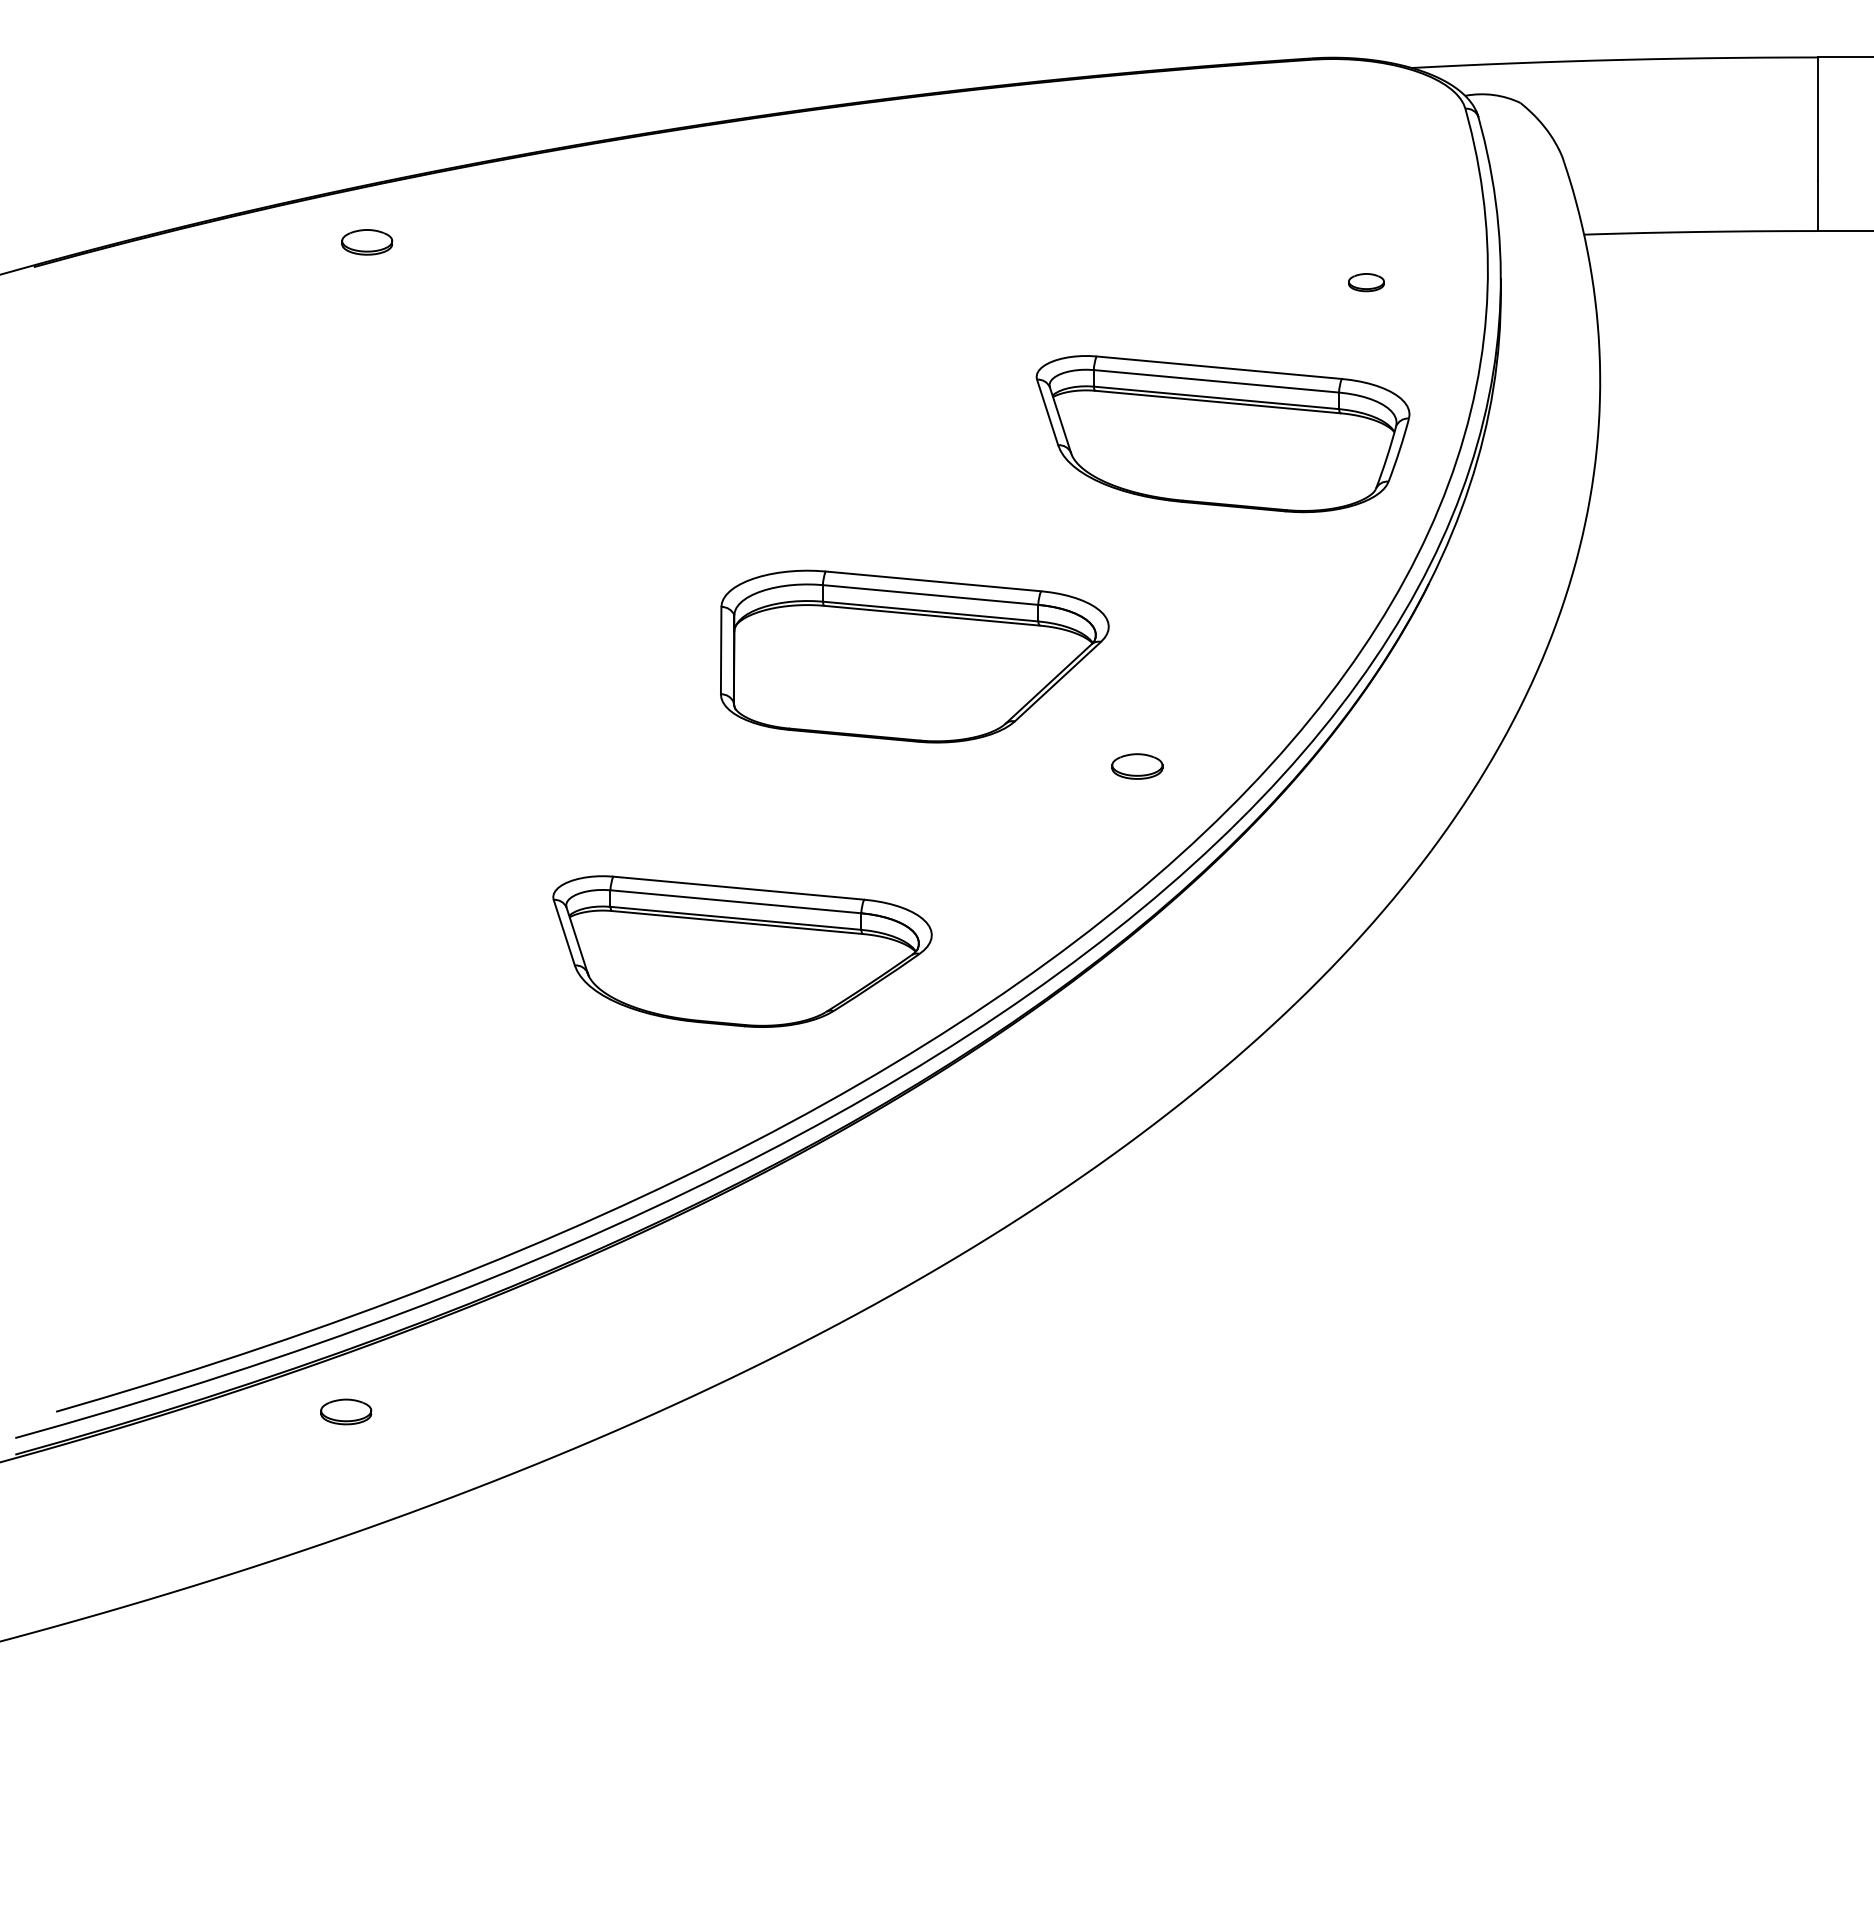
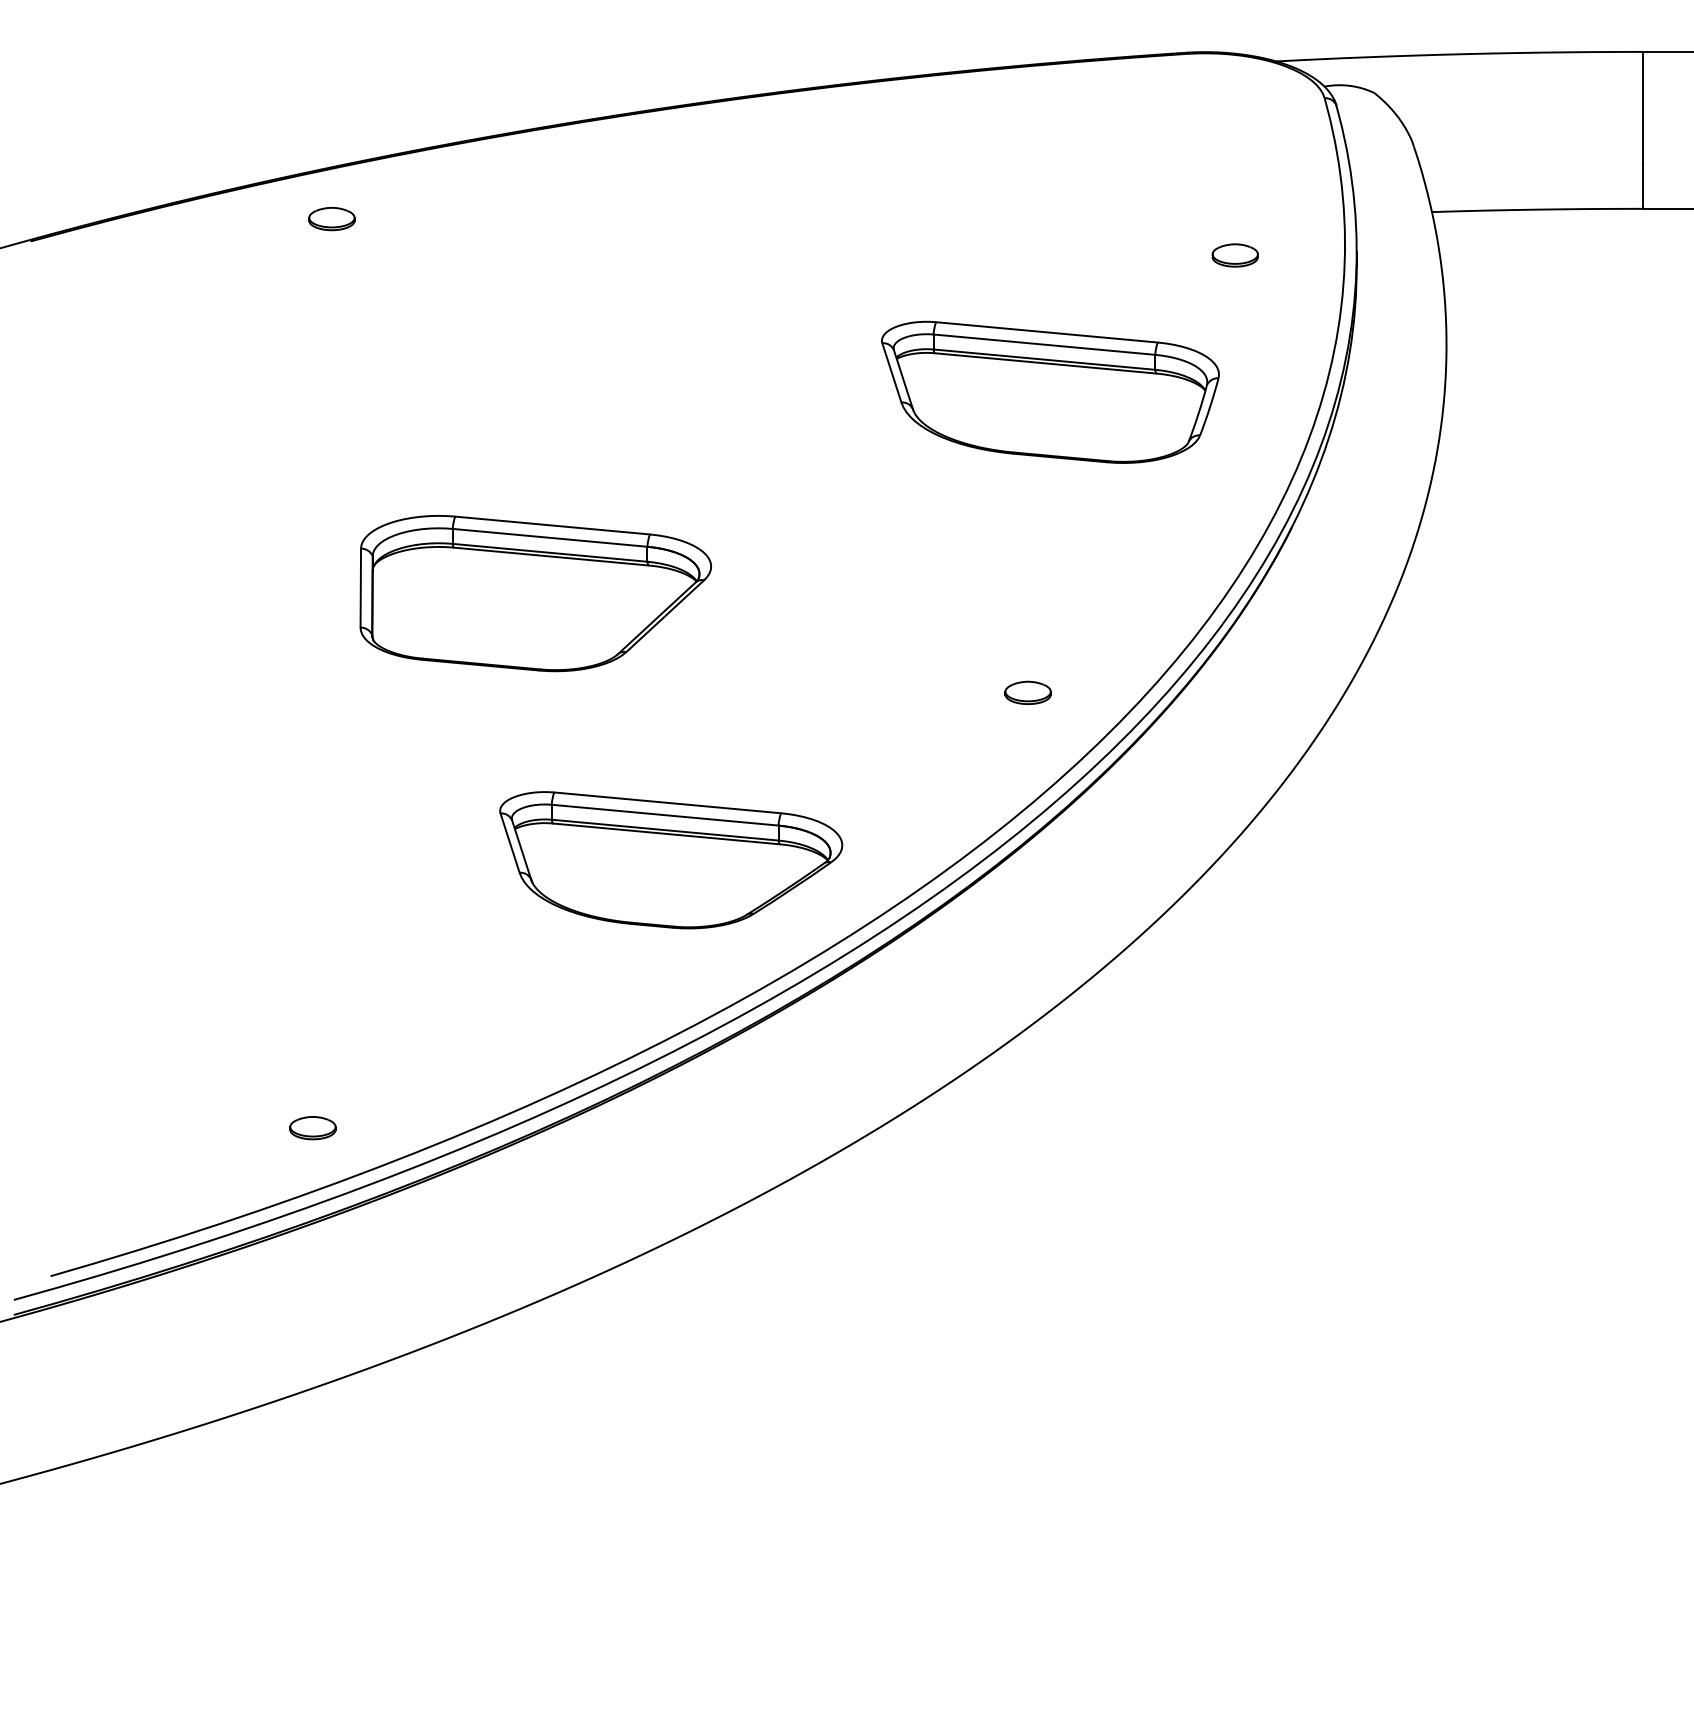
part: (1366, 282) -> (1235, 255), size x1.43
part: (1222, 434) -> (1049, 392), moved
part: (914, 656) -> (535, 593), moved
part: (346, 1411) -> (313, 1127), moved

